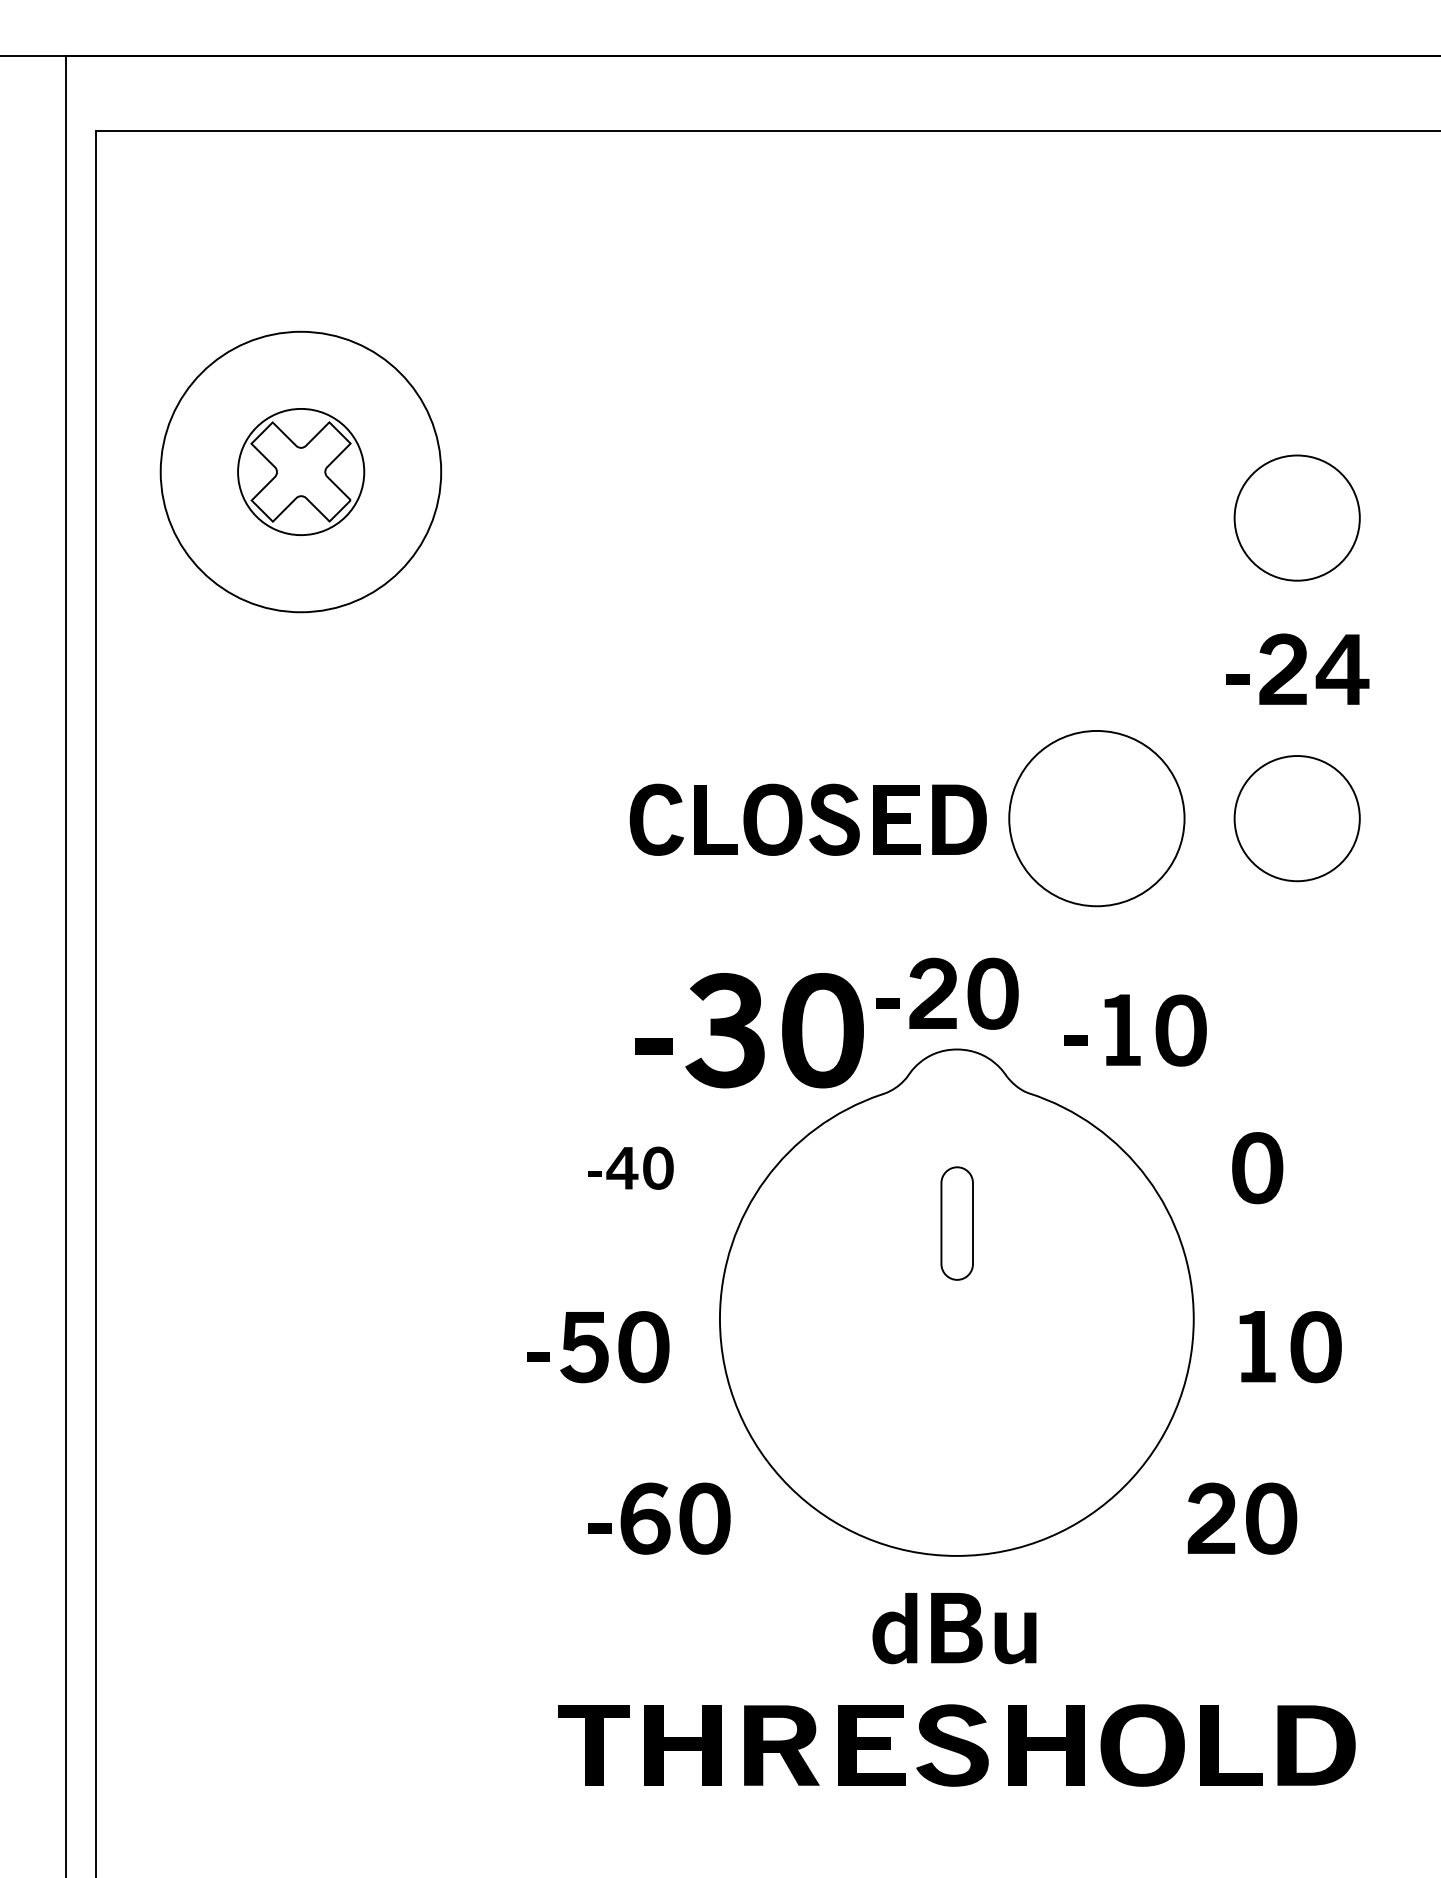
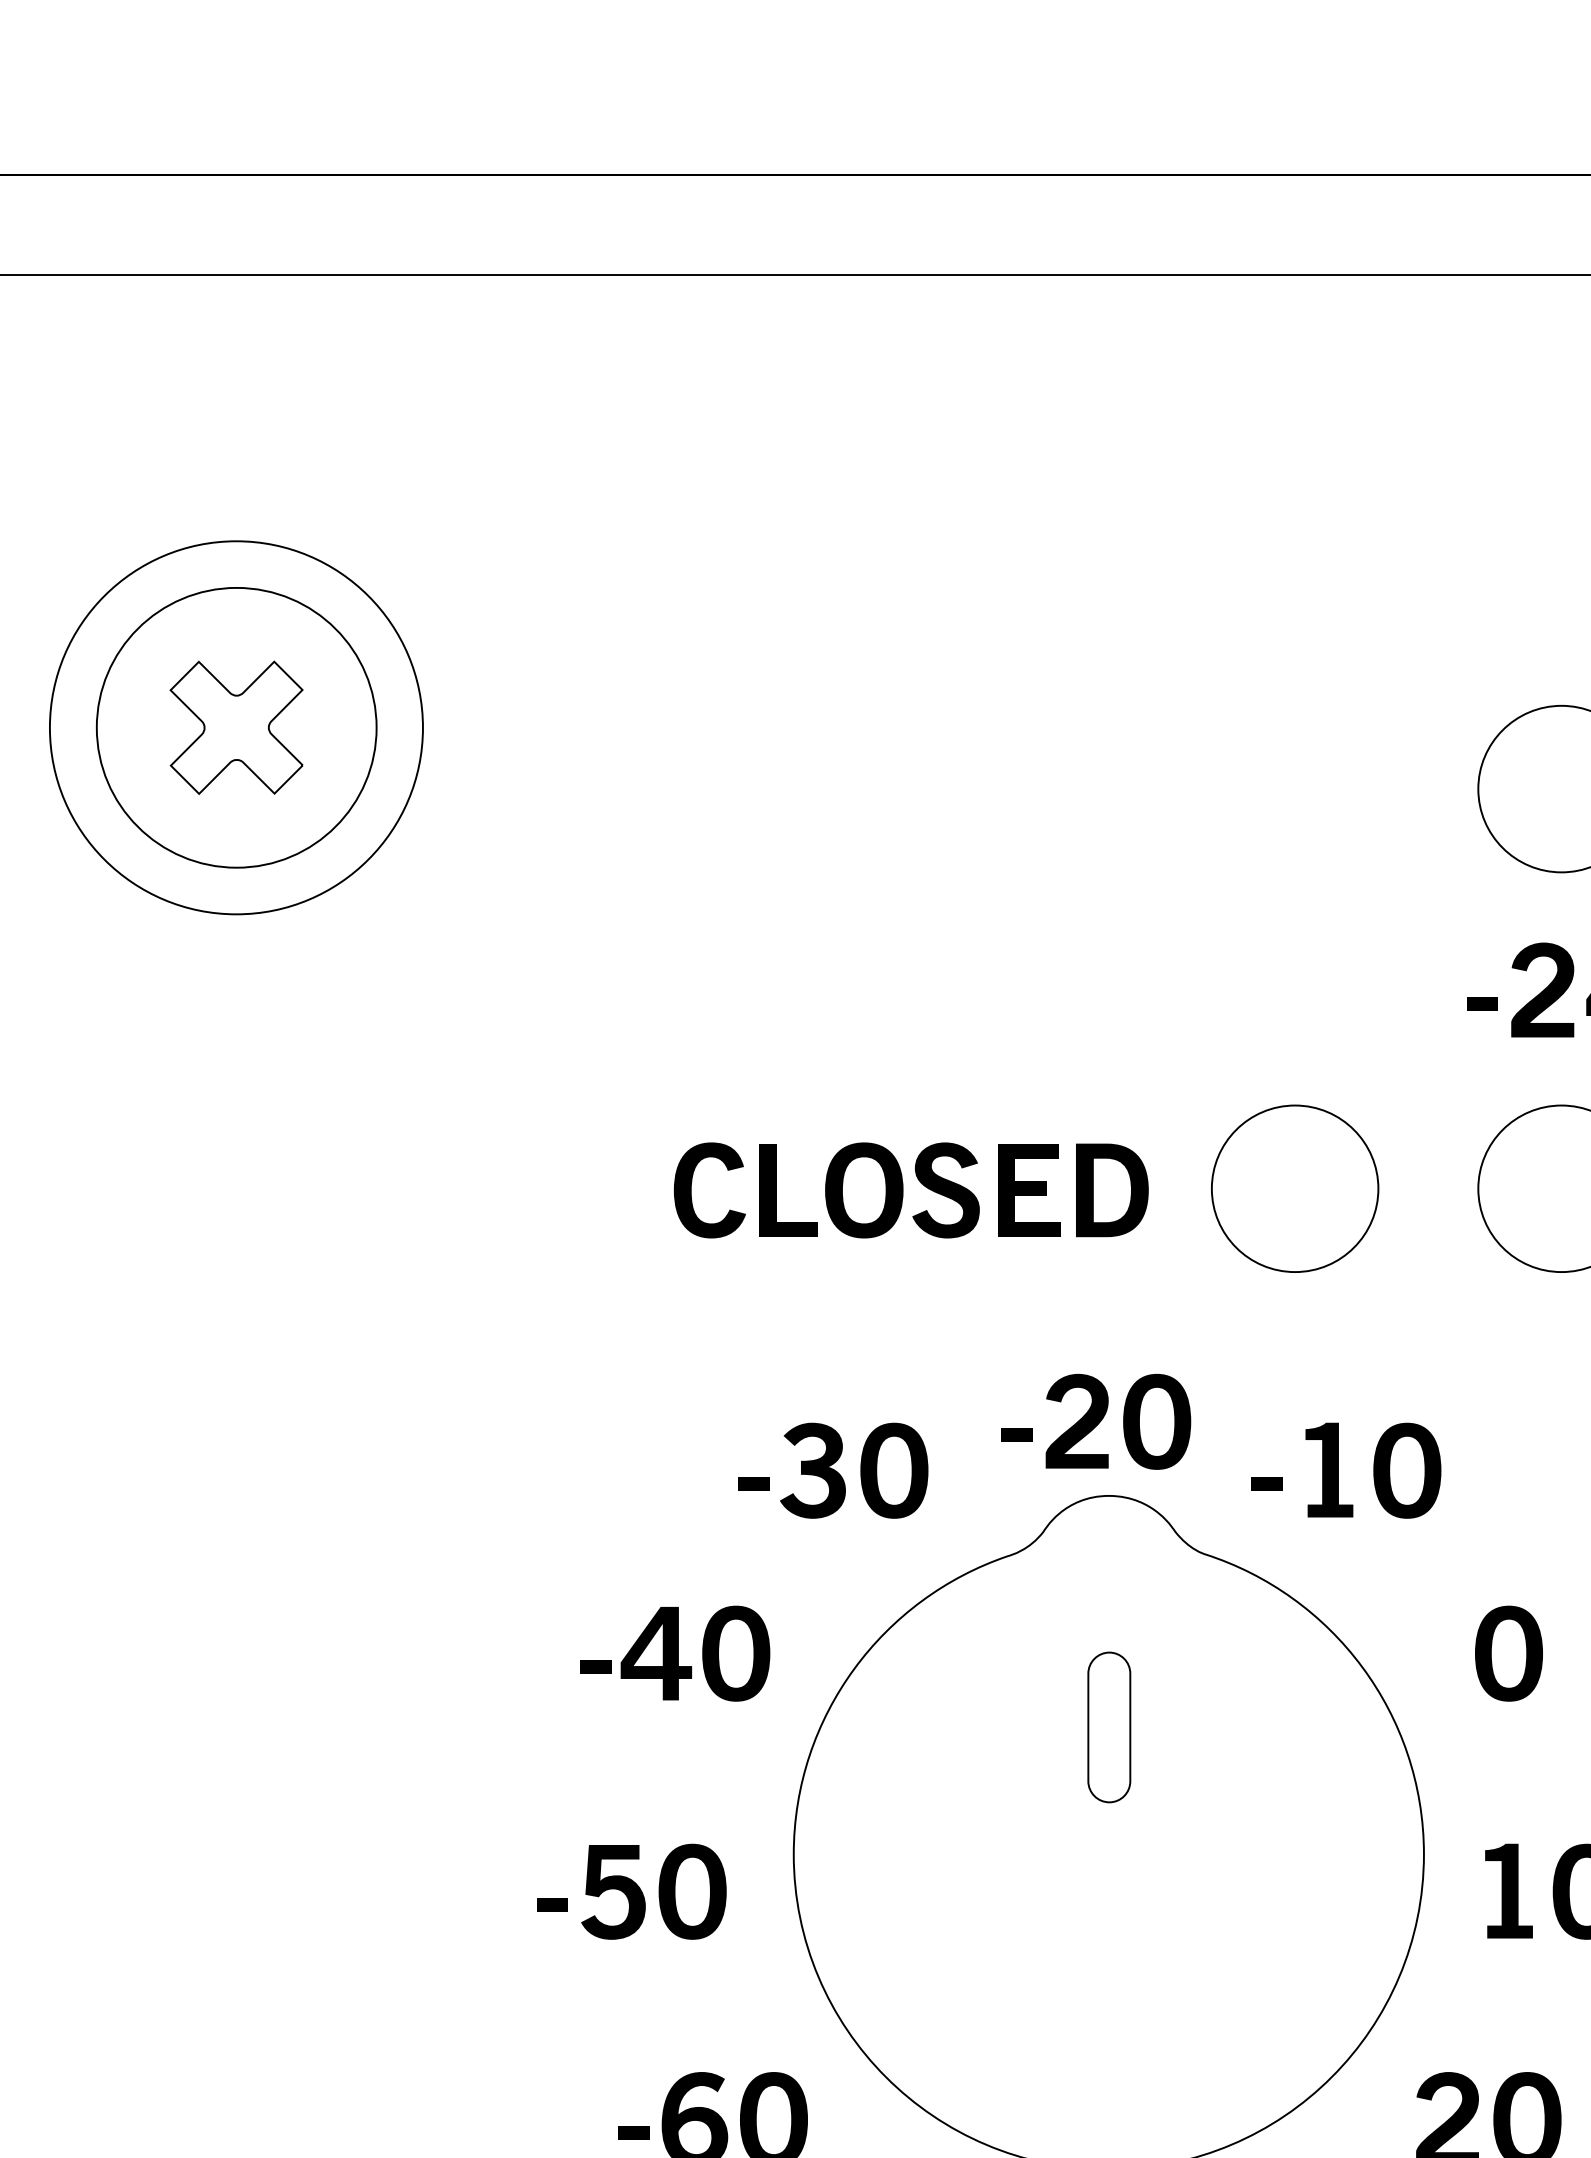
circle: (300, 471) -> (235, 727), size x1.67
circle: (1096, 818) -> (1294, 1188), size x0.71
part: (749, 1030) -> (833, 1470), size x0.62
part: (630, 1168) -> (674, 1654), size x1.67

